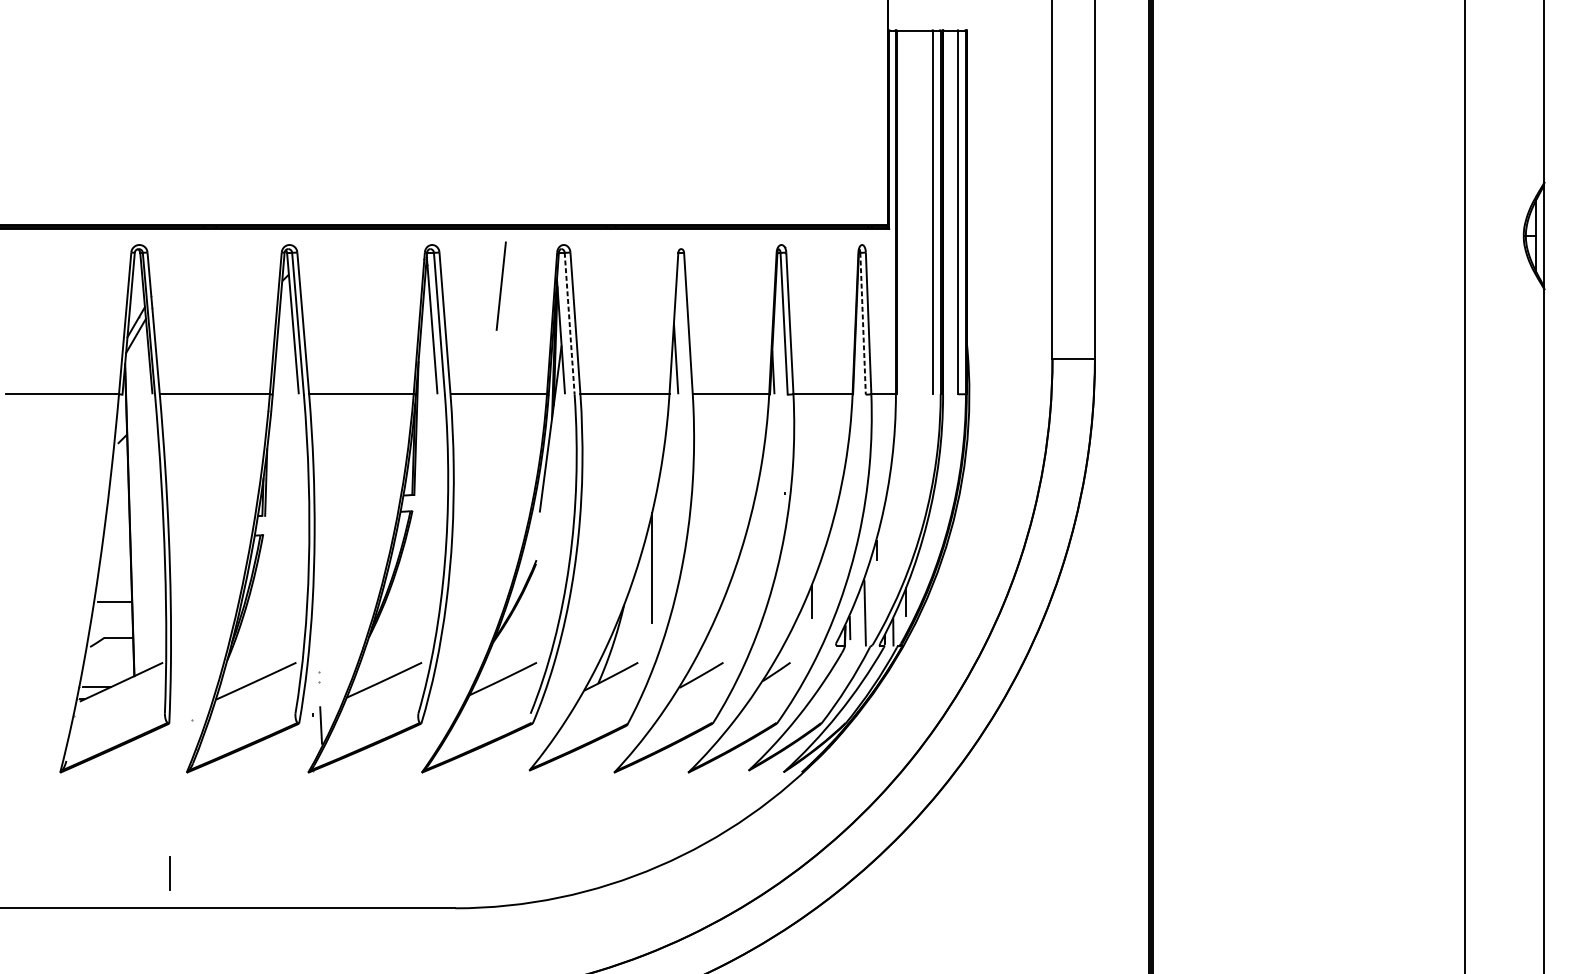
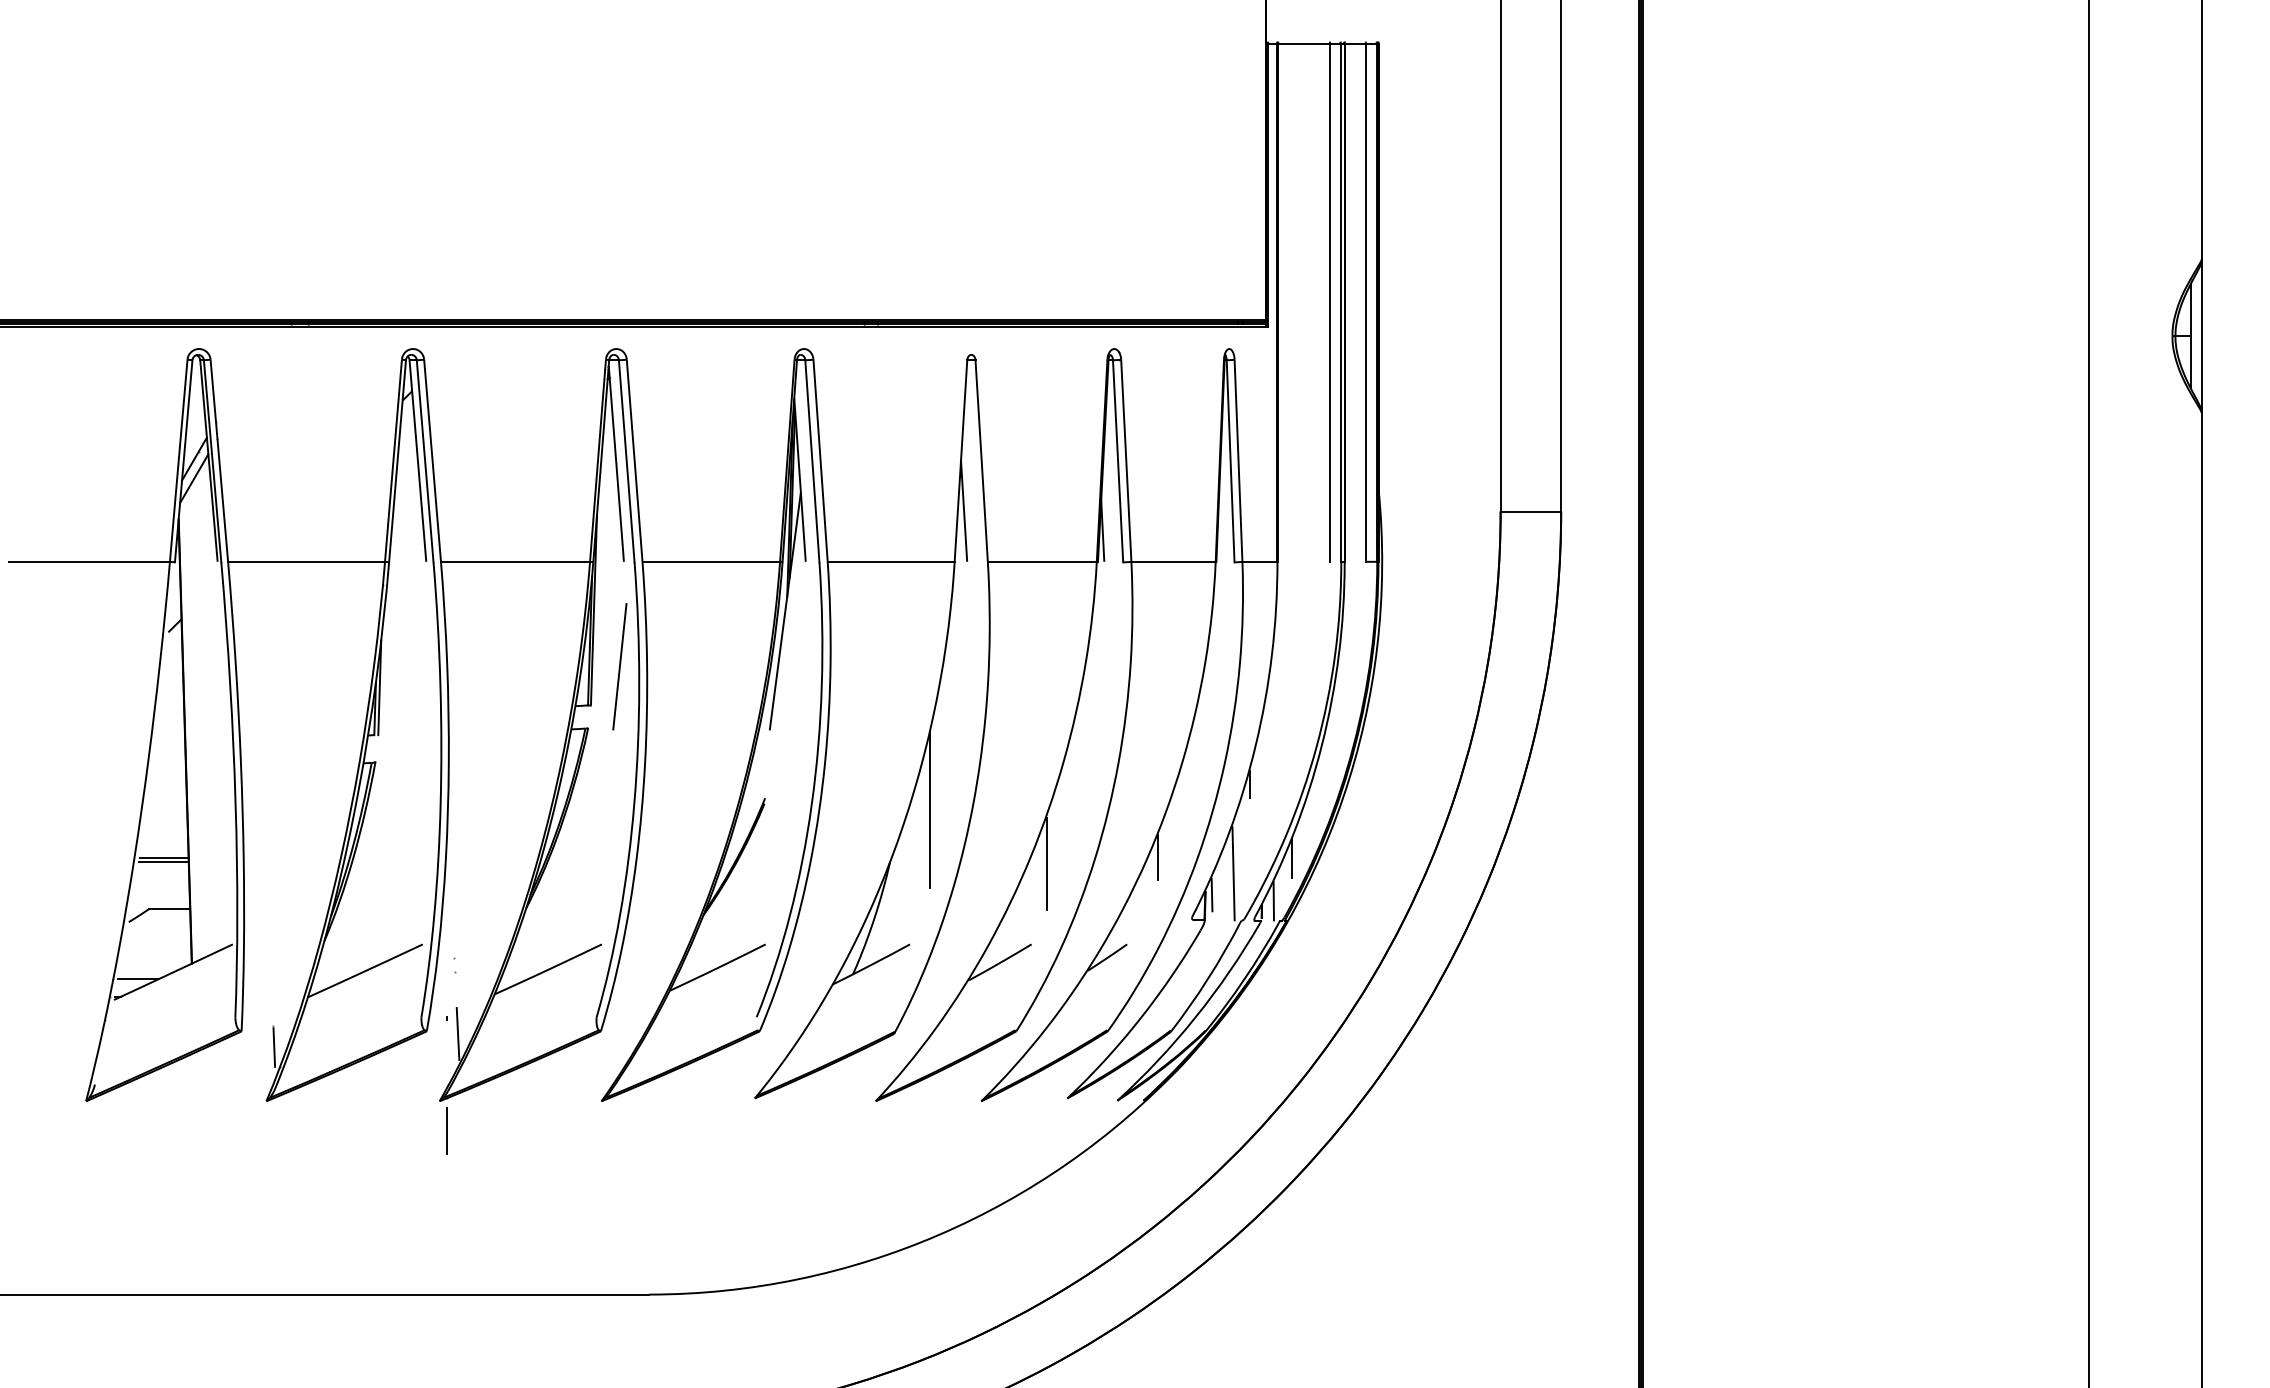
line: (501, 286) -> (619, 666), moved
line: (569, 323) -> (812, 461), dashed -> solid
line: (862, 323) -> (1230, 461), dashed -> solid
line: (114, 605) -> (163, 862), added
line: (733, 606) -> (1046, 864), added
line: (192, 734) -> (274, 1047), added
line: (169, 873) -> (446, 1130), moved

